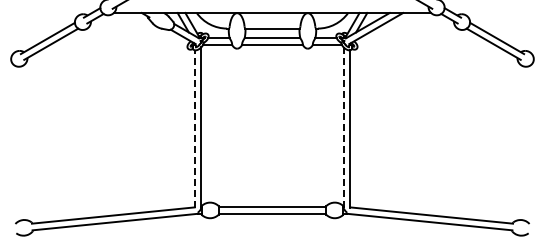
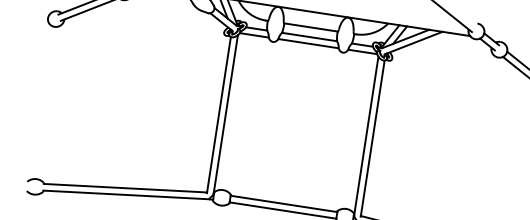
line: (343, 128) -> (366, 136), dashed -> solid
line: (194, 129) -> (218, 115), dashed -> solid

